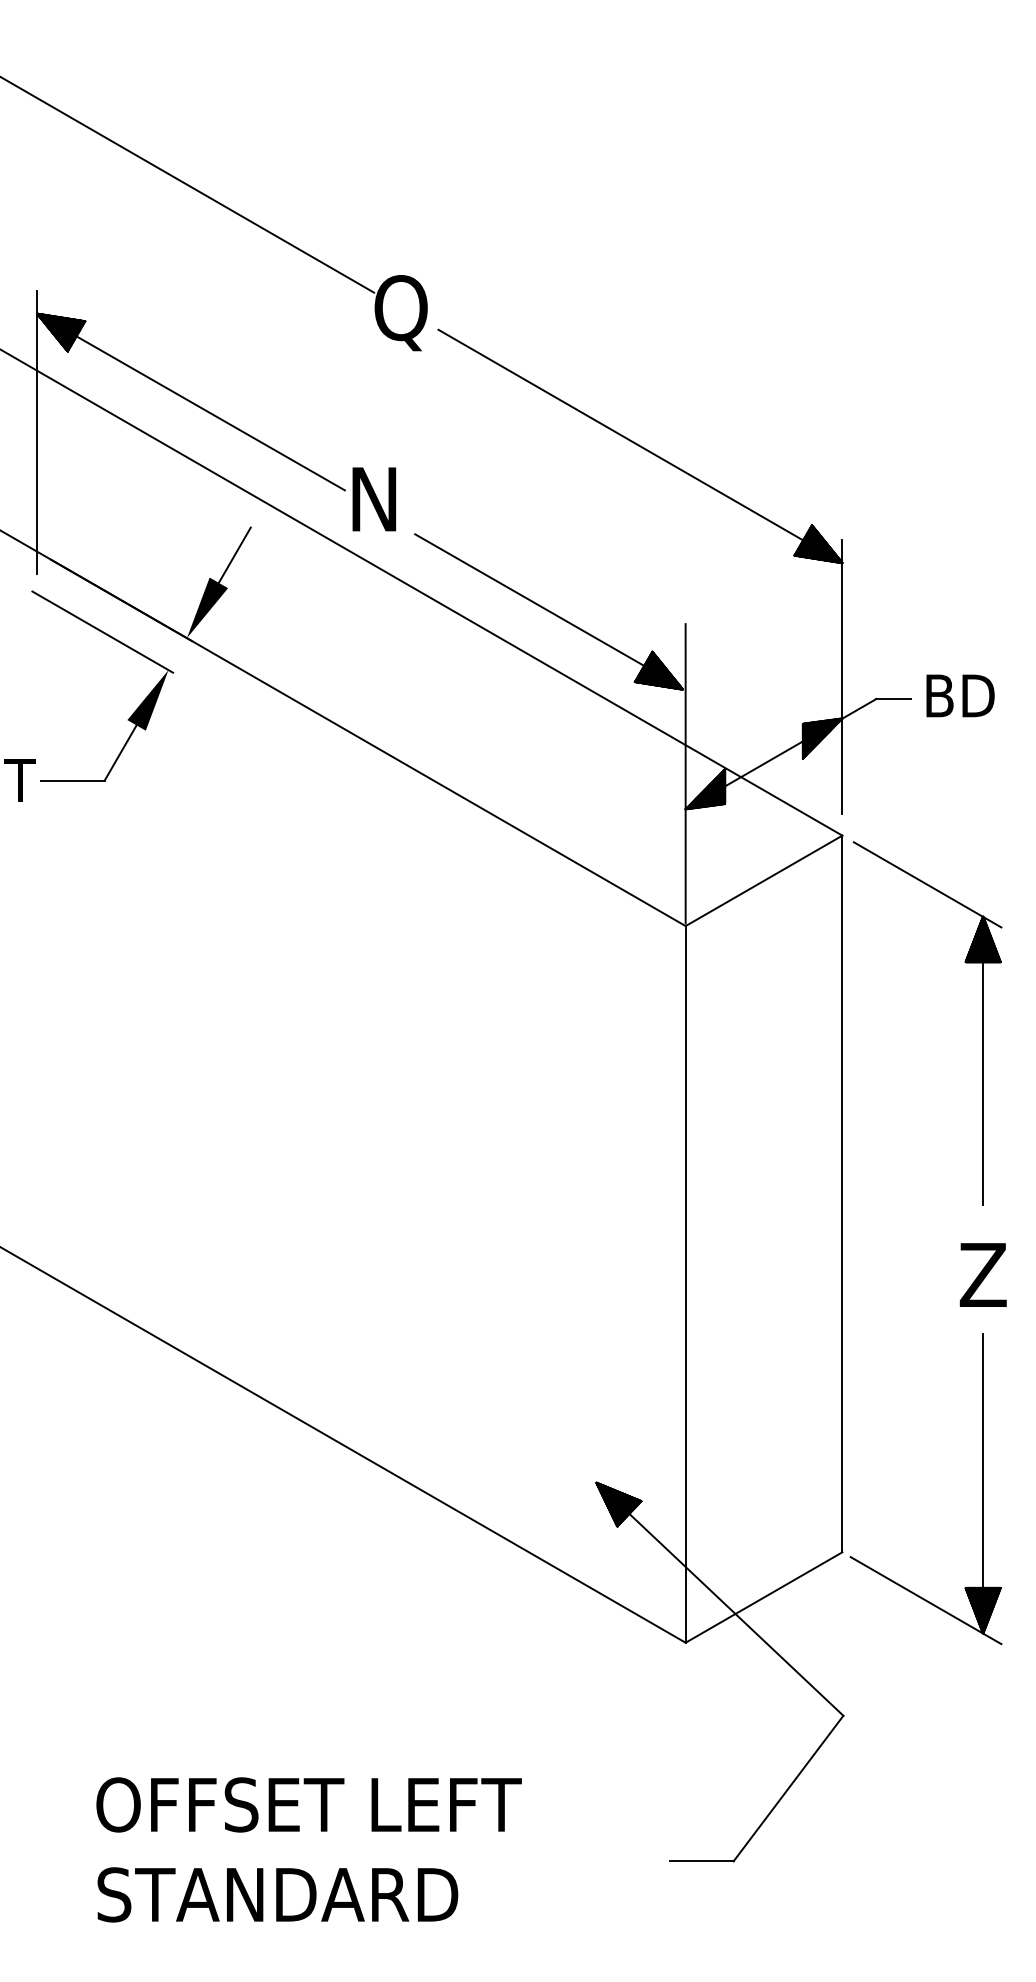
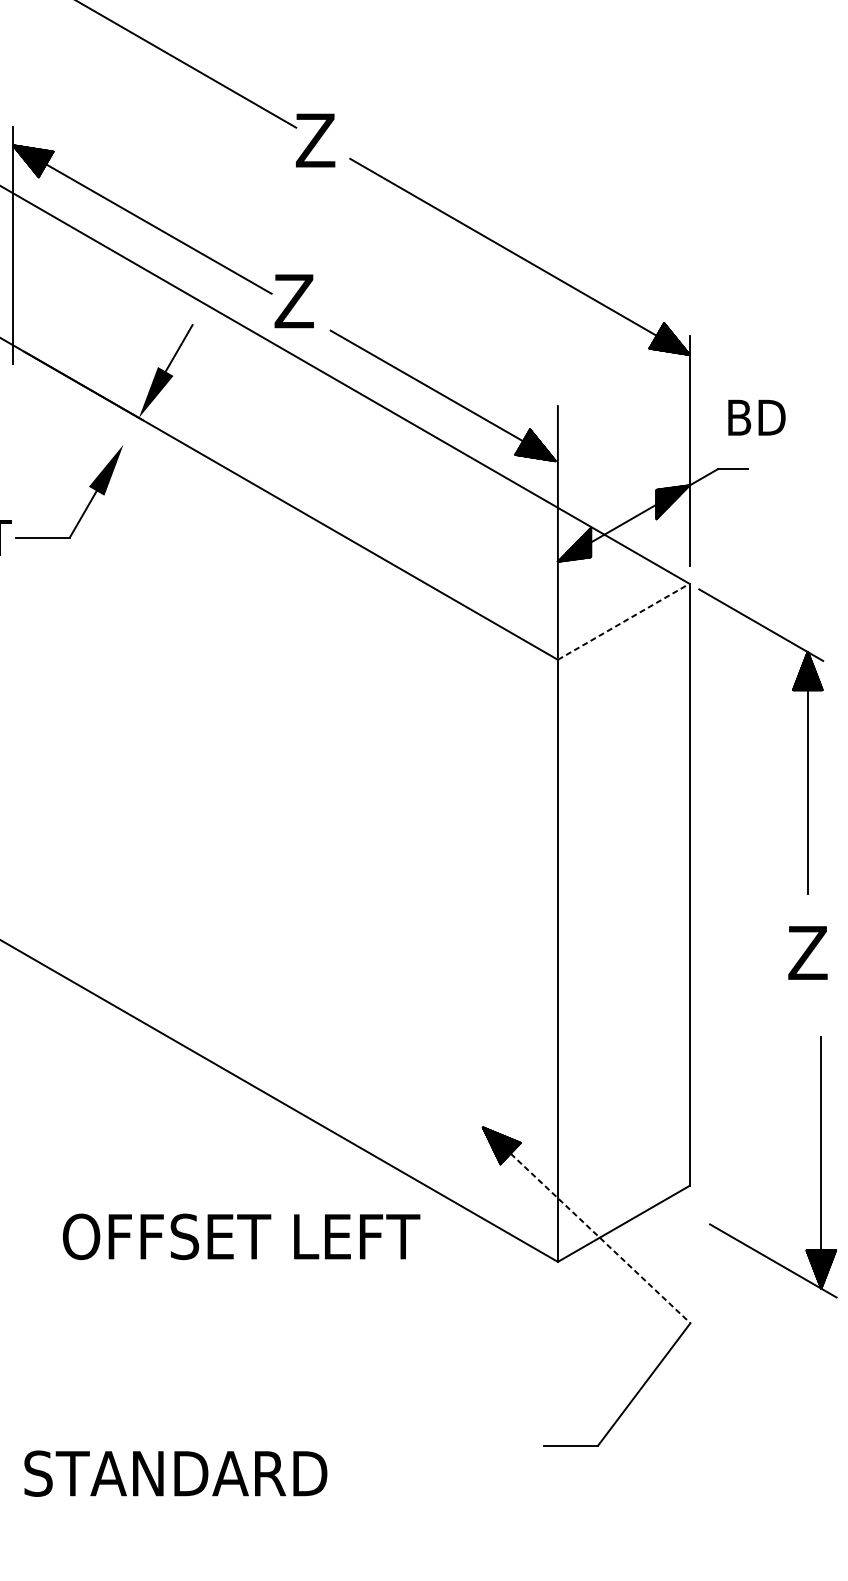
text: (400, 313) -> (318, 145), Q -> Z
text: (372, 499) -> (294, 301), N -> Z
line: (102, 631) -> (68, 412), removed
text: (960, 695) -> (756, 417), moved
line: (764, 880) -> (624, 621), solid -> dashed
part: (982, 1489) -> (820, 1167), moved
line: (736, 1615) -> (600, 1238), solid -> dashed
text: (308, 1804) -> (241, 1236), moved
text: (277, 1894) -> (175, 1473), moved

